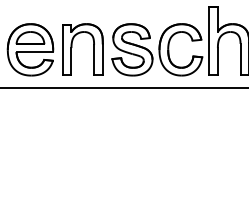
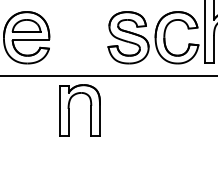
part: (72, 47) -> (69, 108), moved

